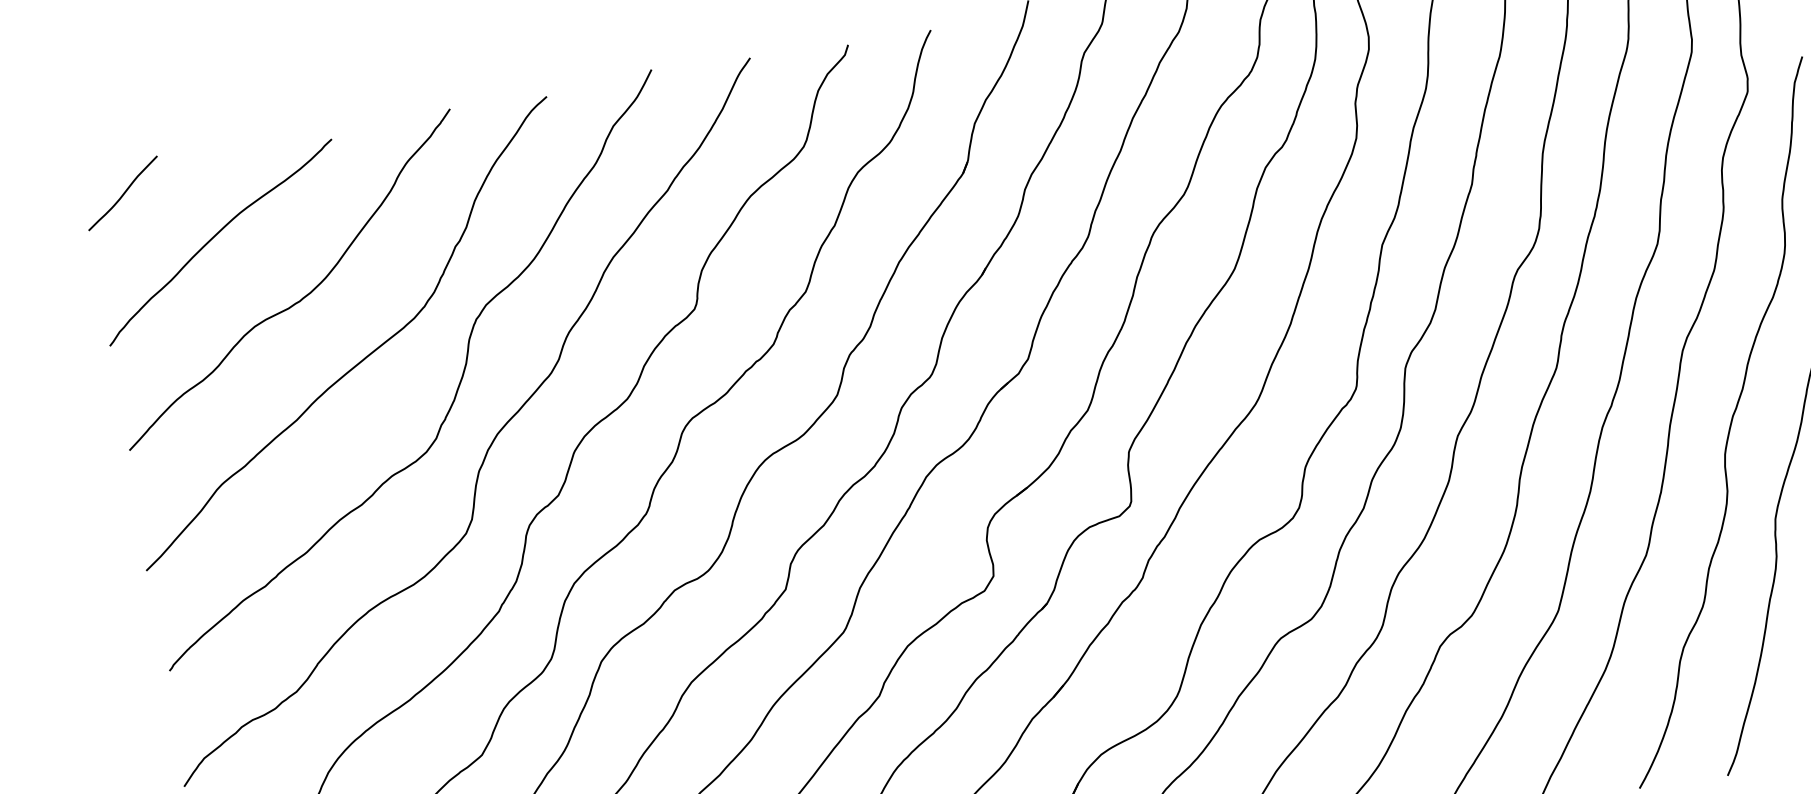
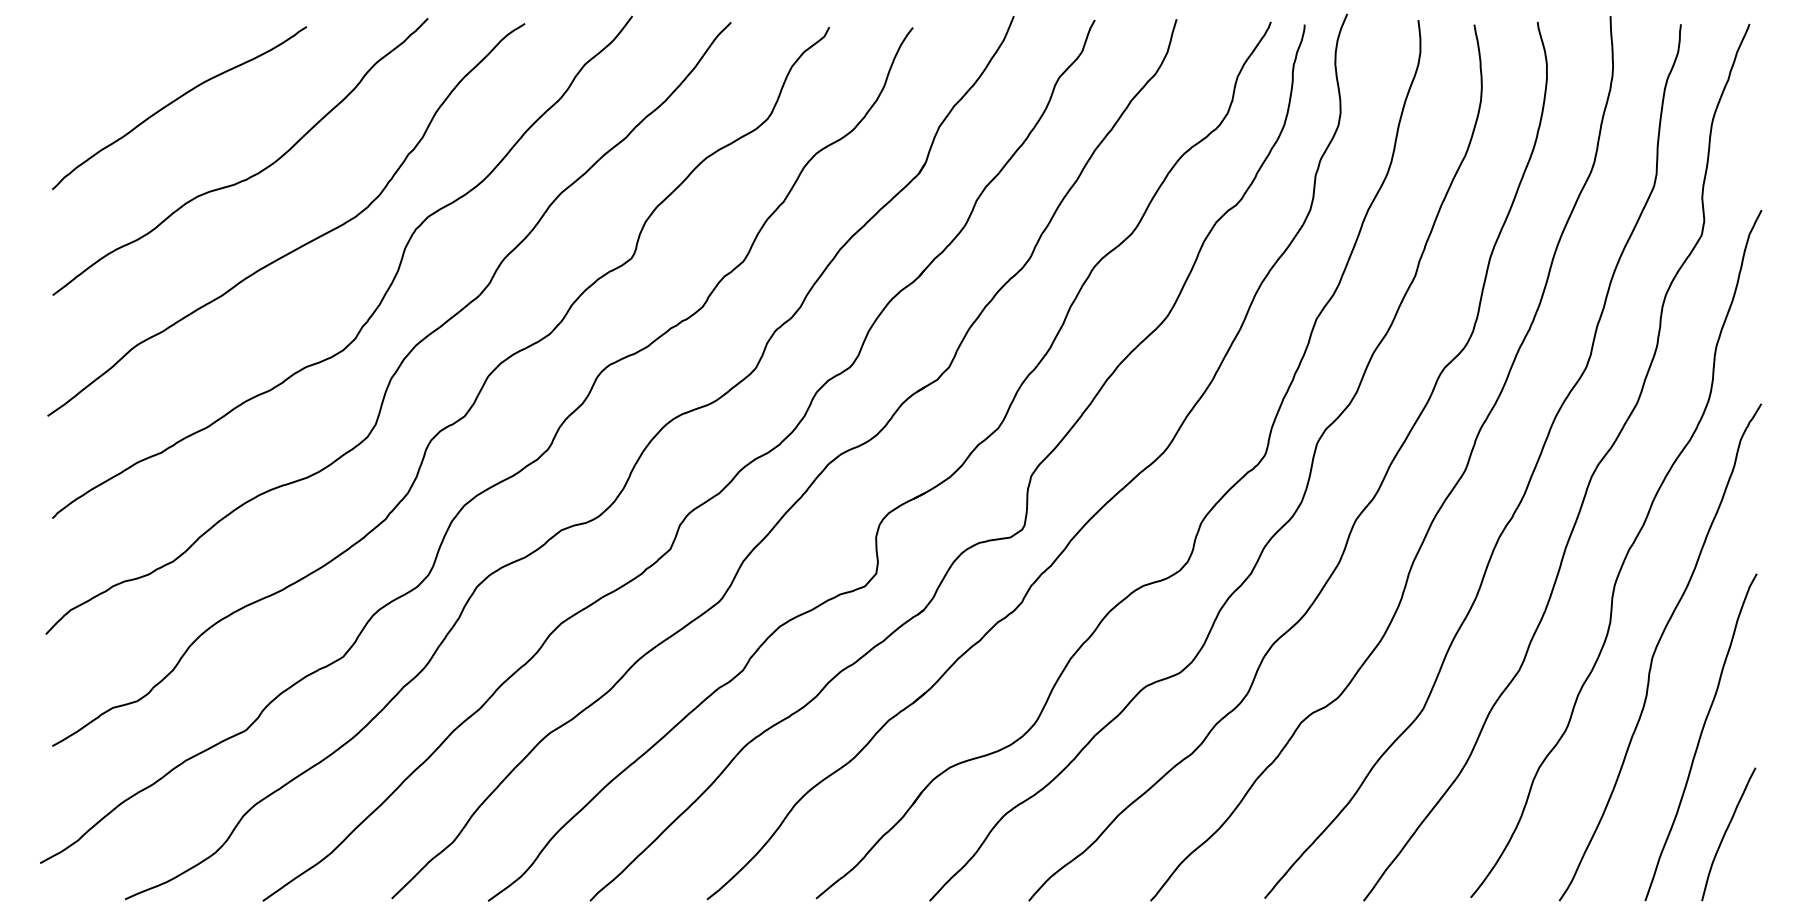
curve: (122, 193) -> (92, 42), removed

